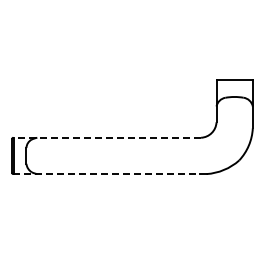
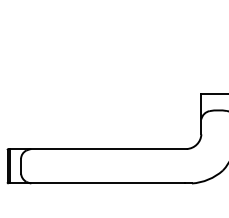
line: (107, 137) -> (97, 148), dashed -> solid
line: (106, 174) -> (97, 183), dashed -> solid

